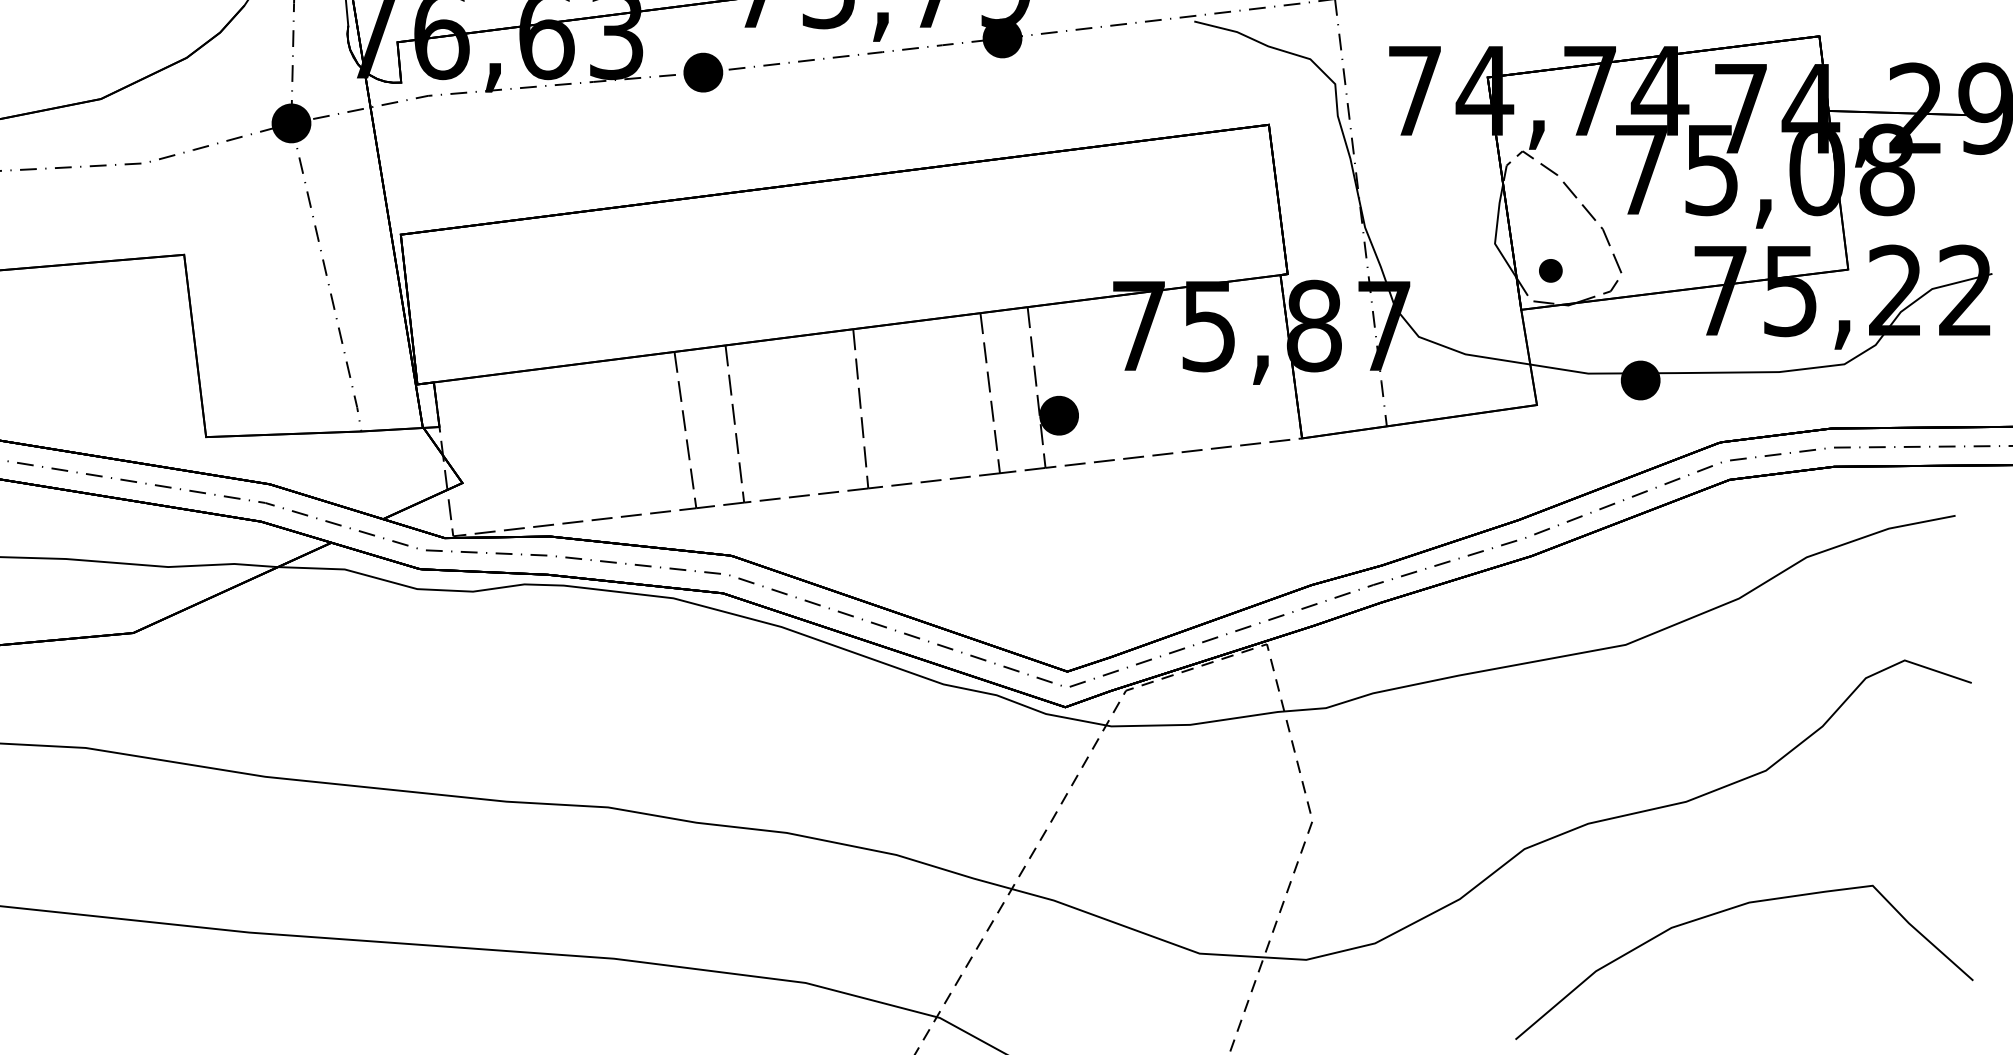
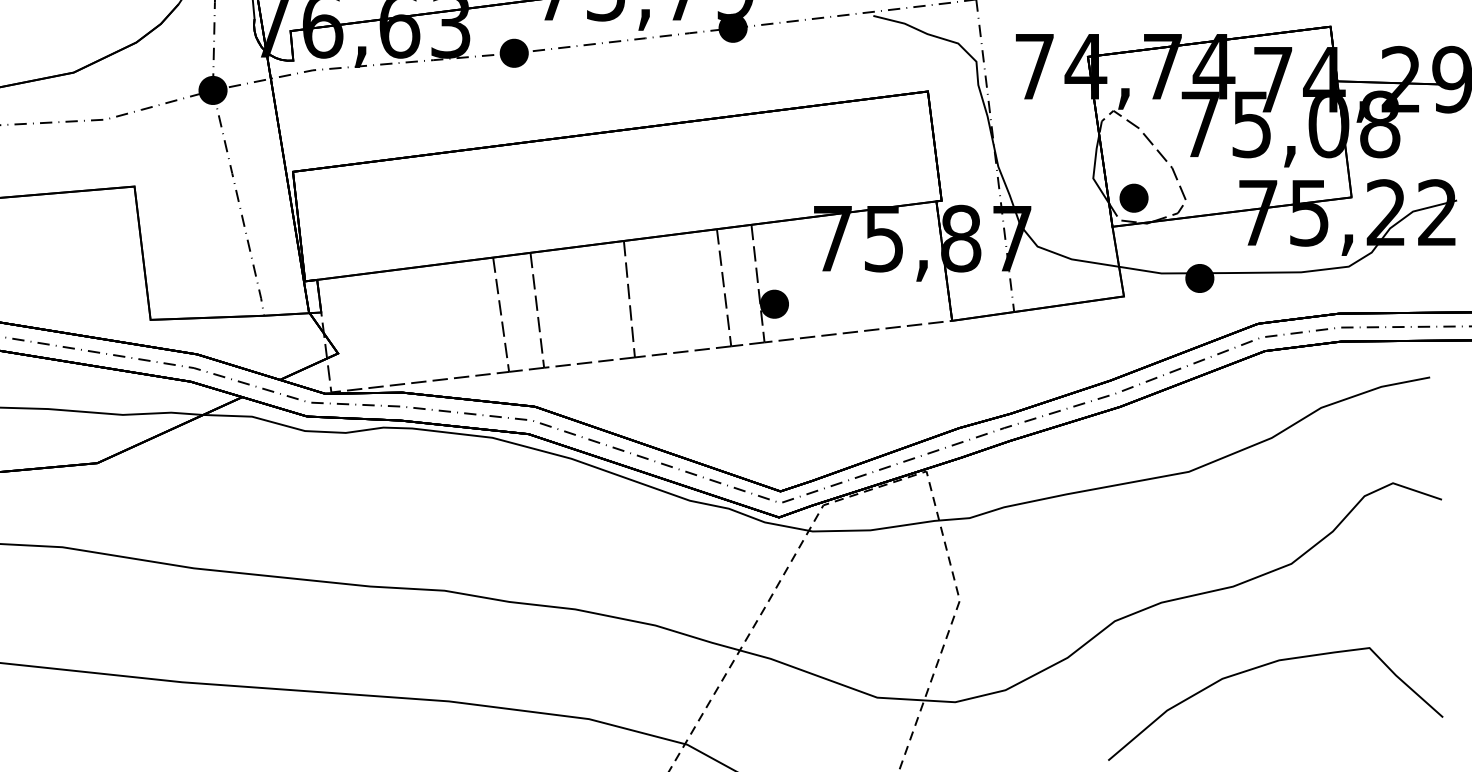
part: (1550, 270) -> (1133, 198), size x1.67

